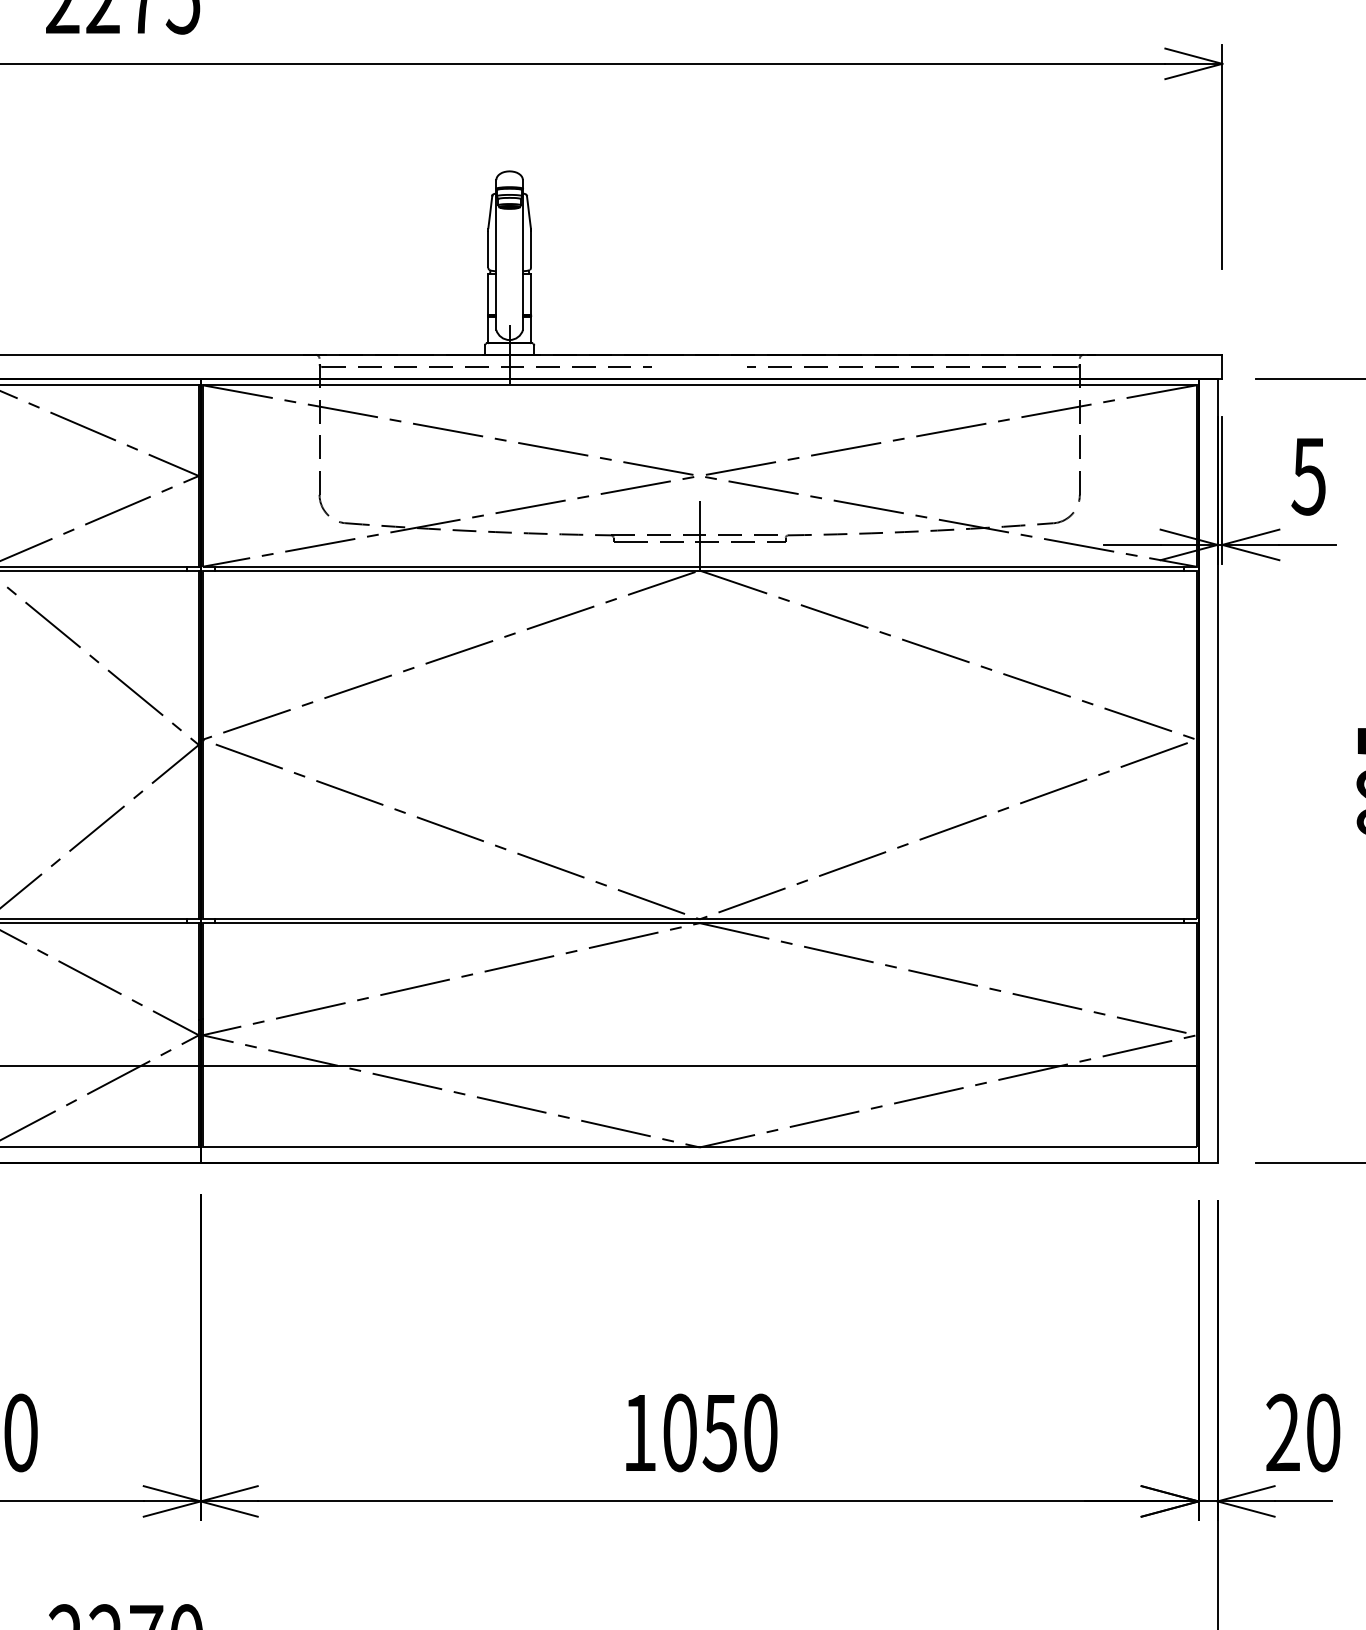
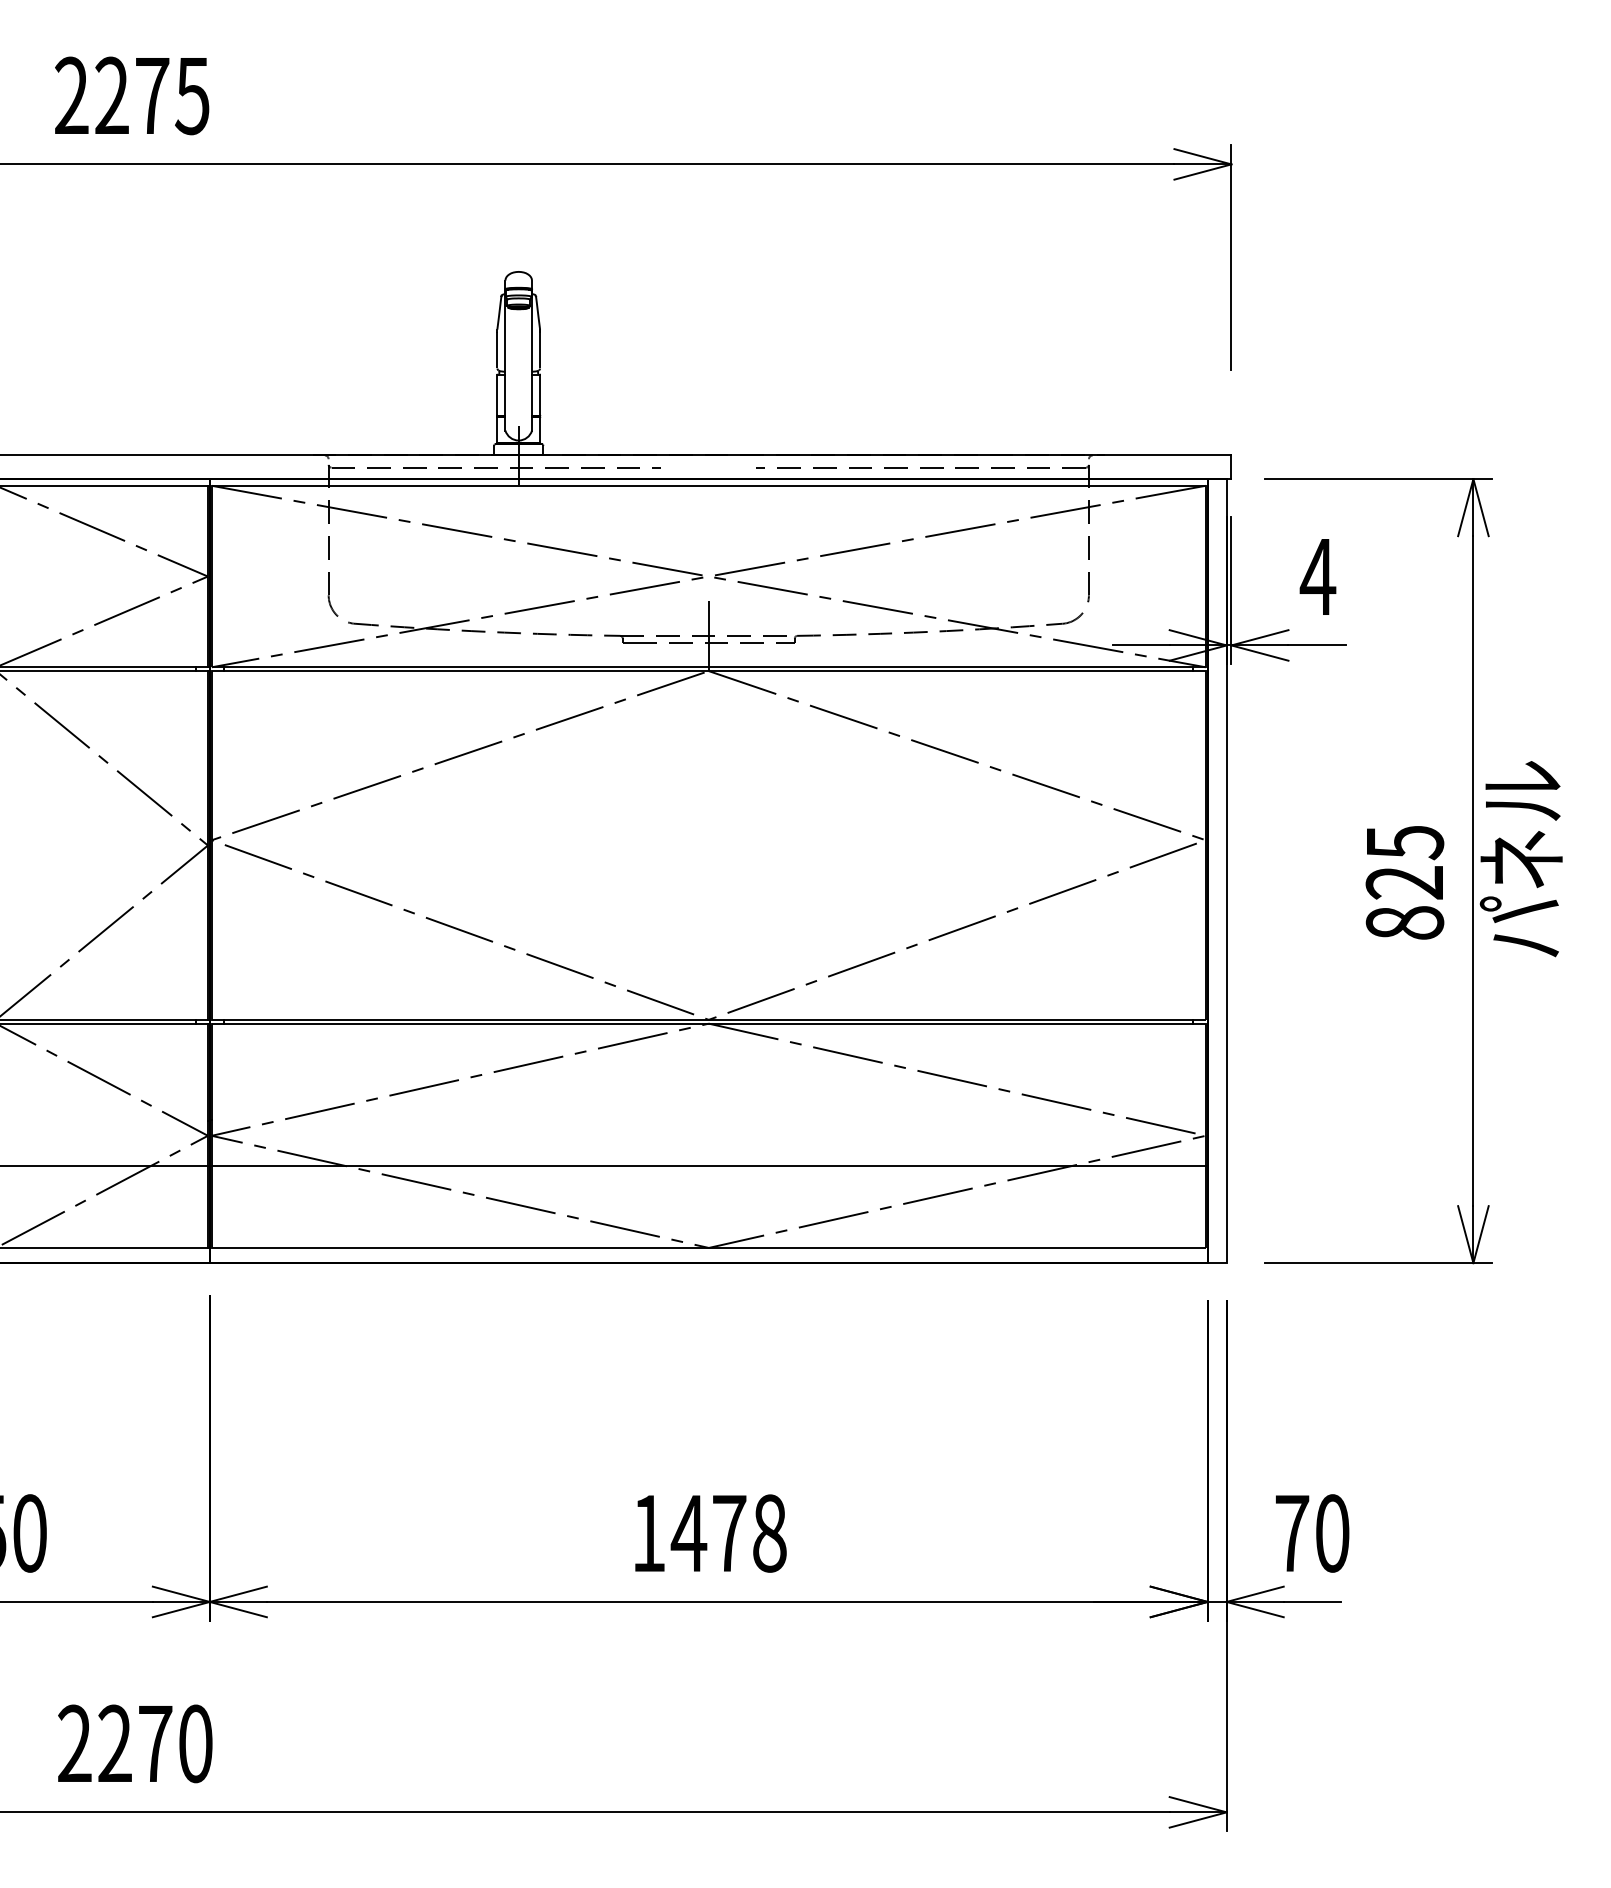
text: (1308, 476) -> (1317, 577), 5 -> 4
text: (1283, 1431) -> (1292, 1532), 20 -> 70
text: (719, 1432) -> (728, 1533), 1050 -> 1478

